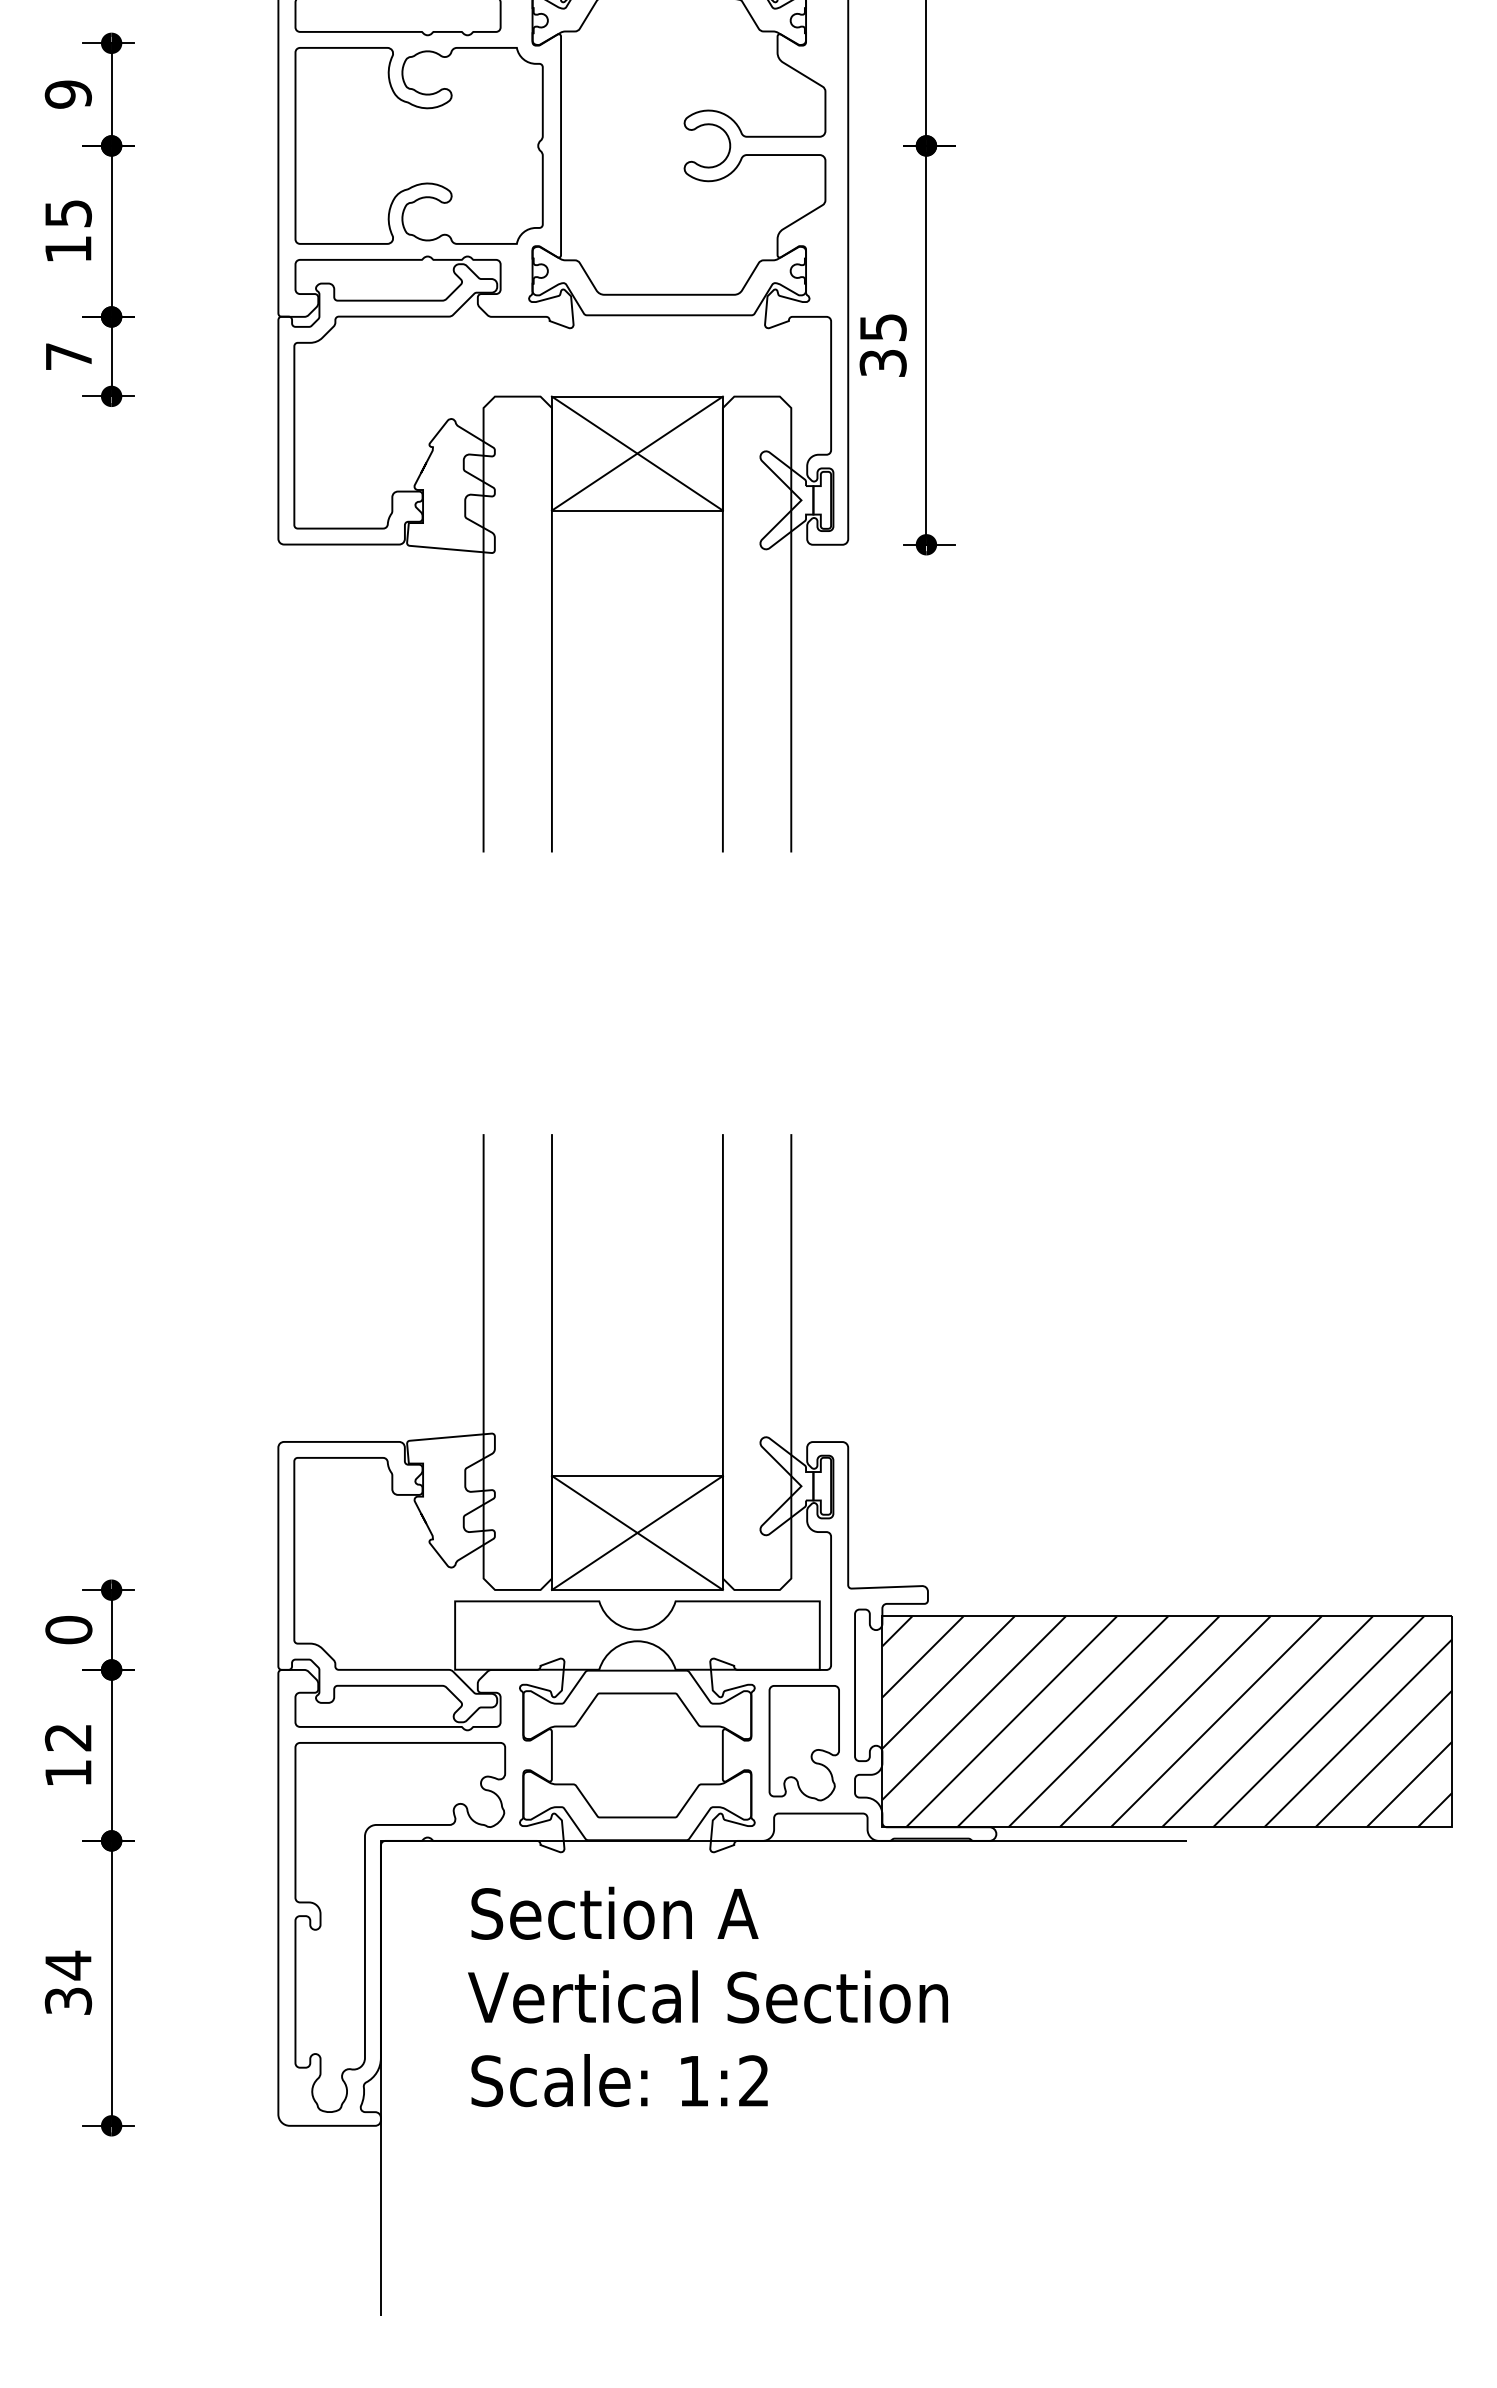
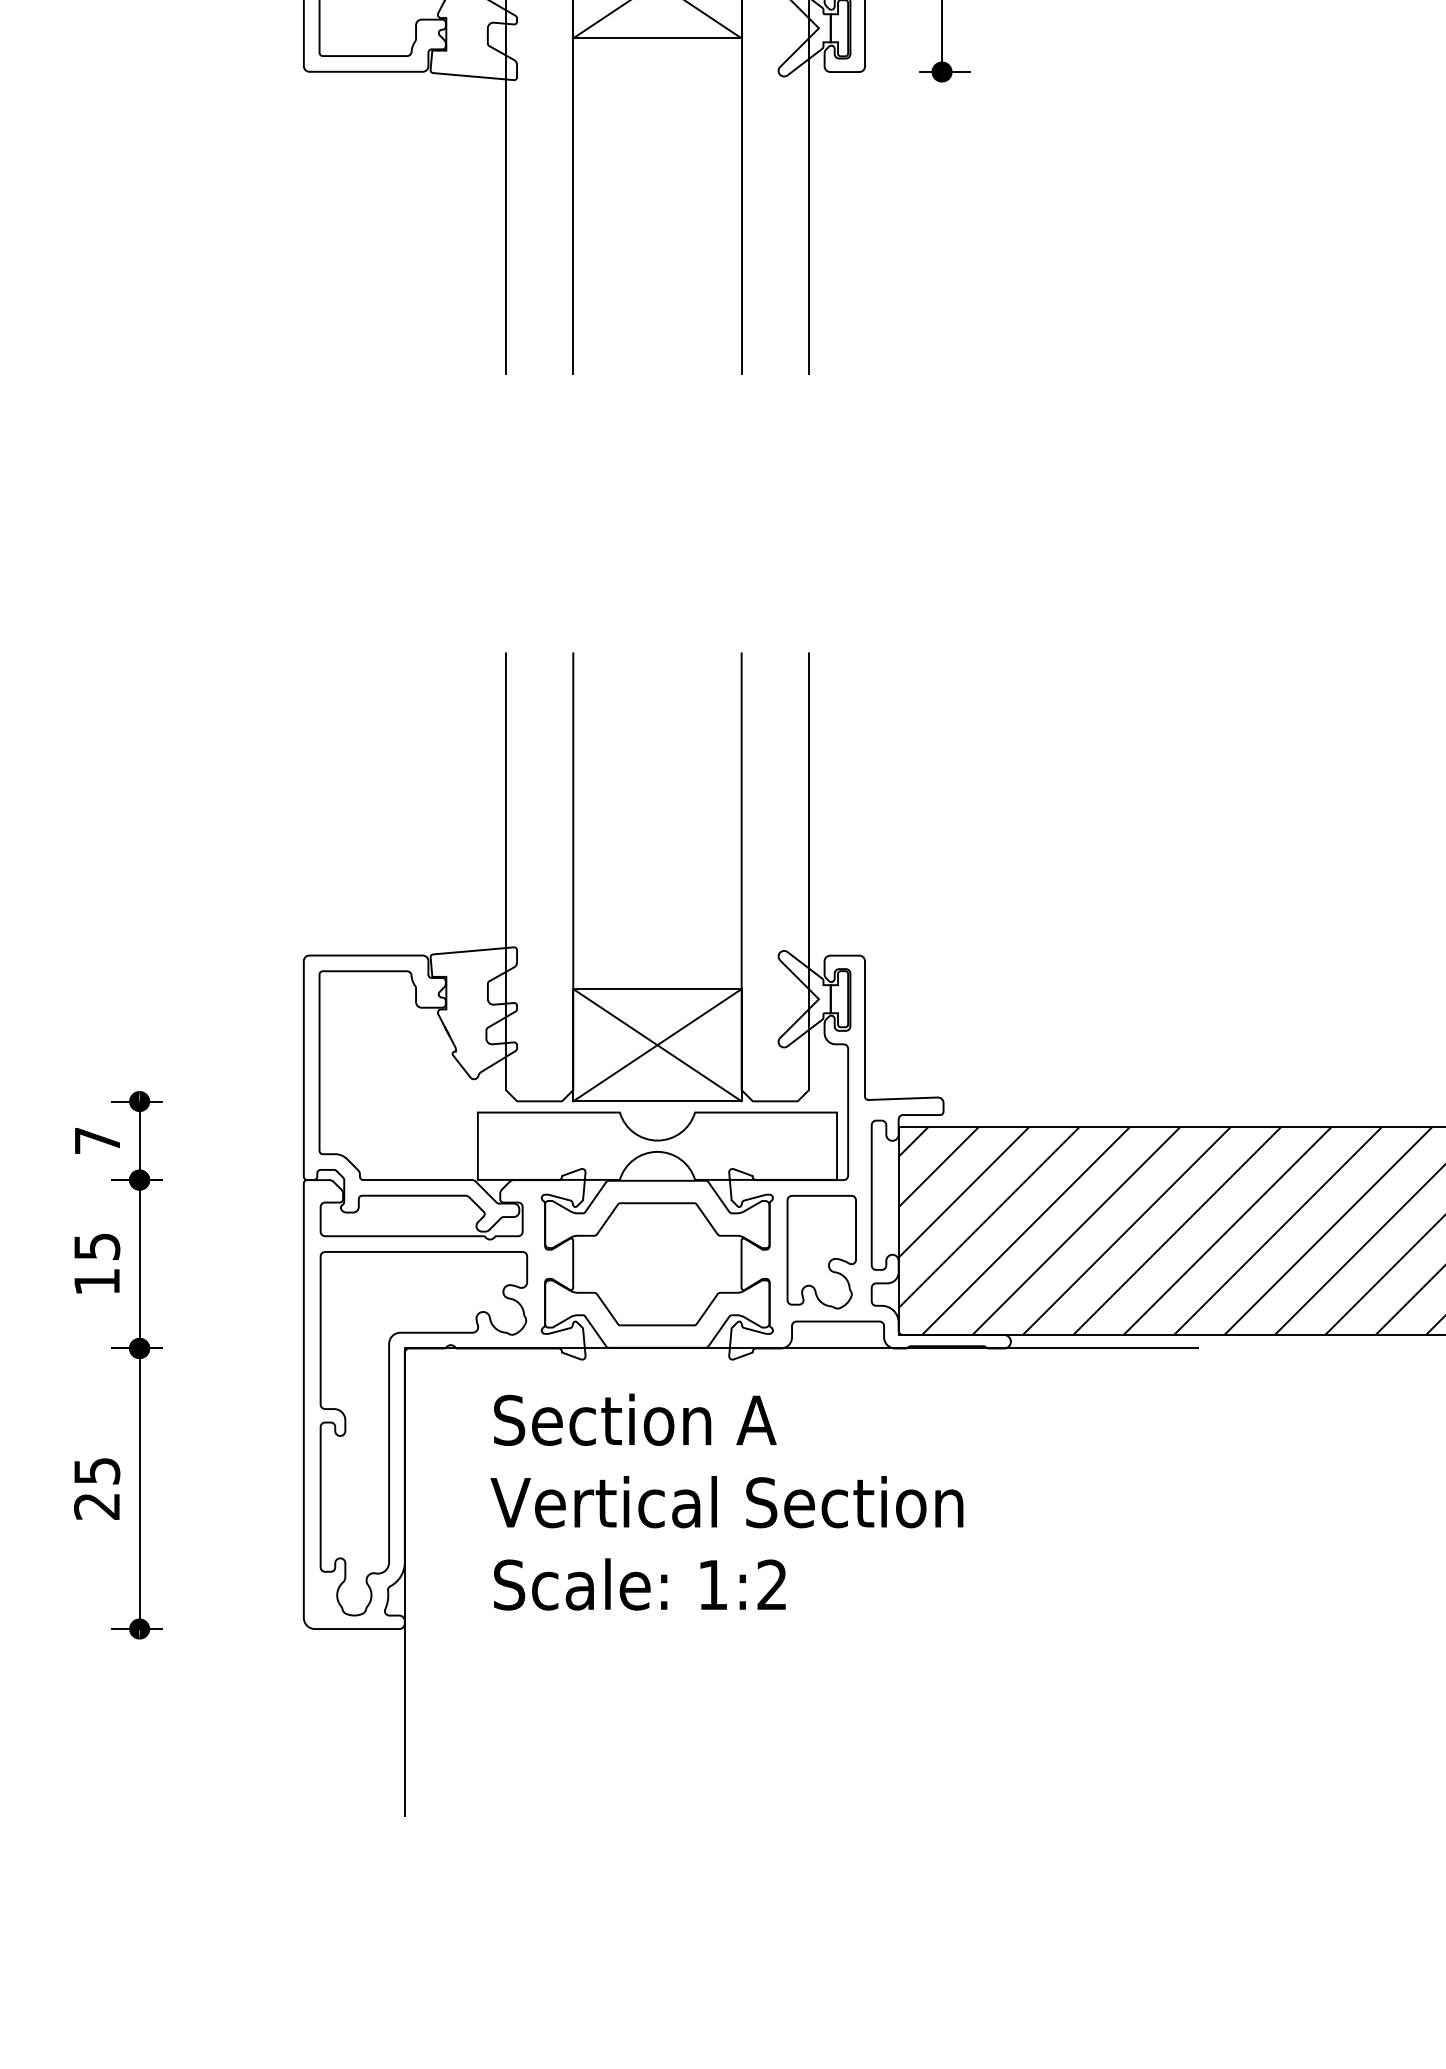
text: (68, 1630) -> (97, 1141), 0 -> 7
text: (68, 1737) -> (97, 1246), 12 -> 15
text: (68, 1982) -> (97, 1487), 34 -> 25

